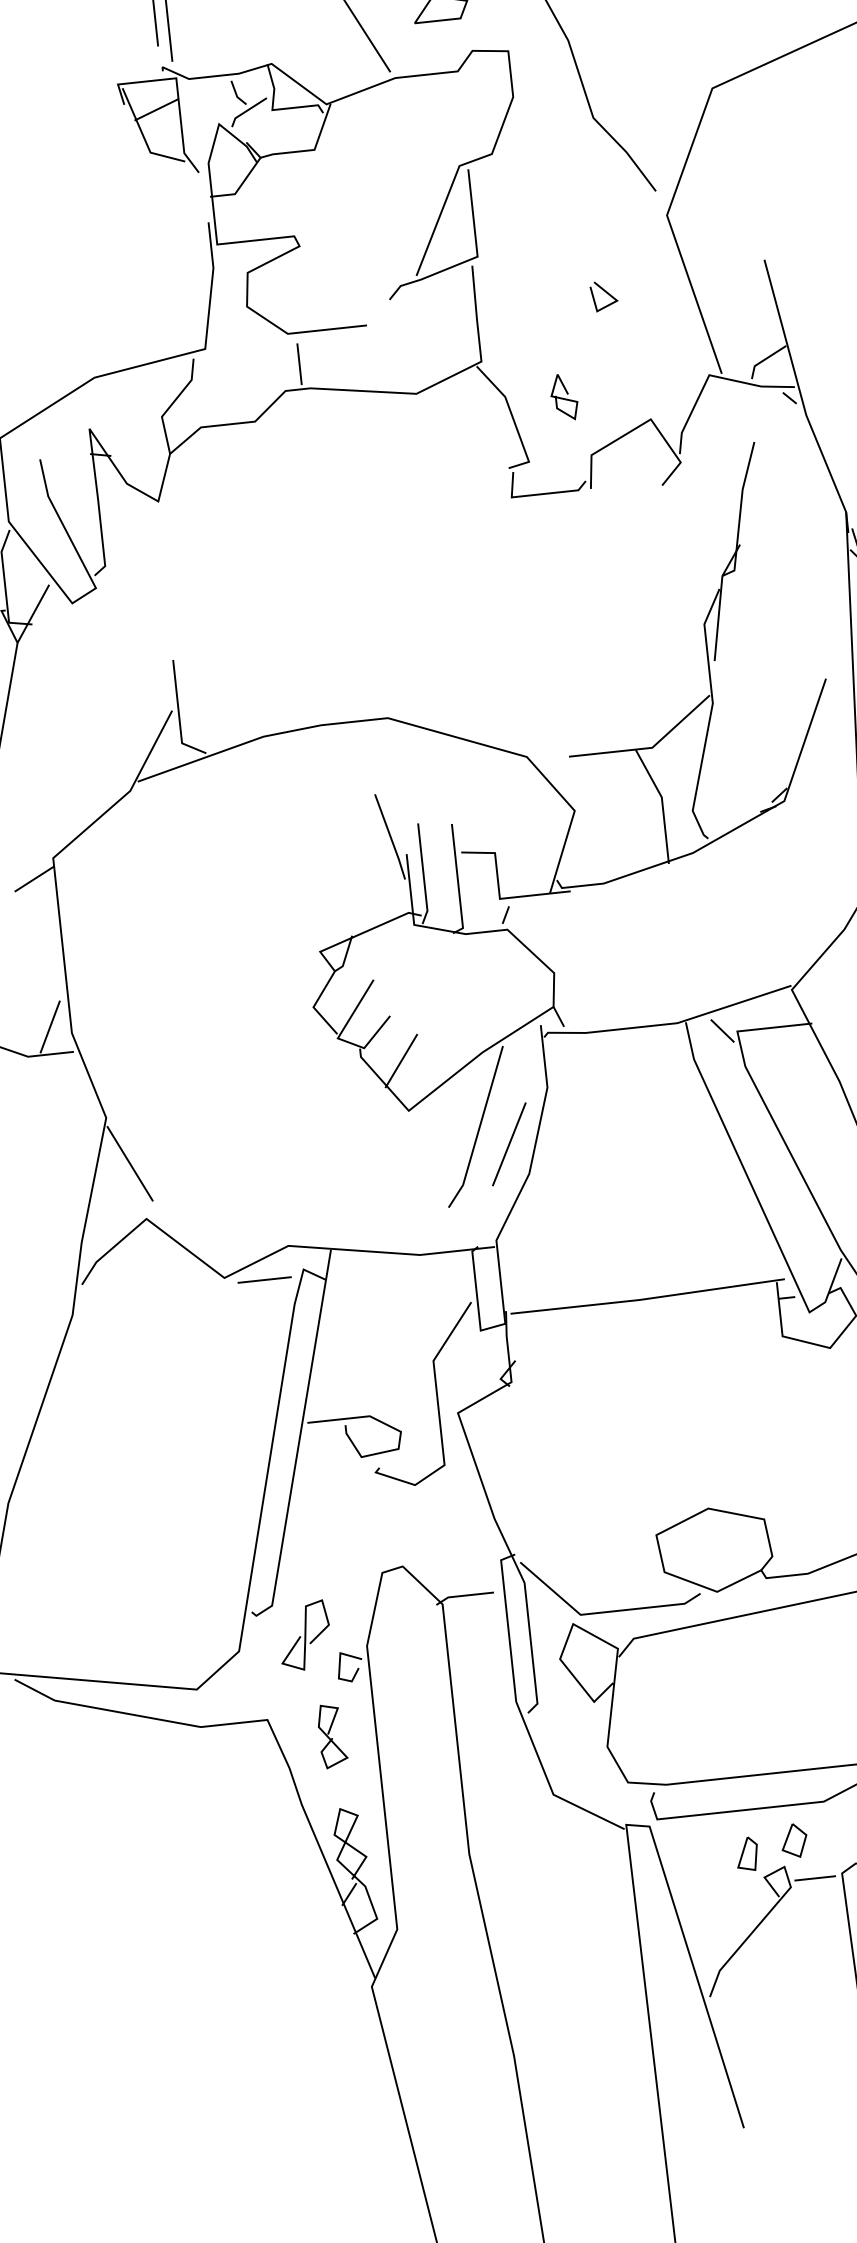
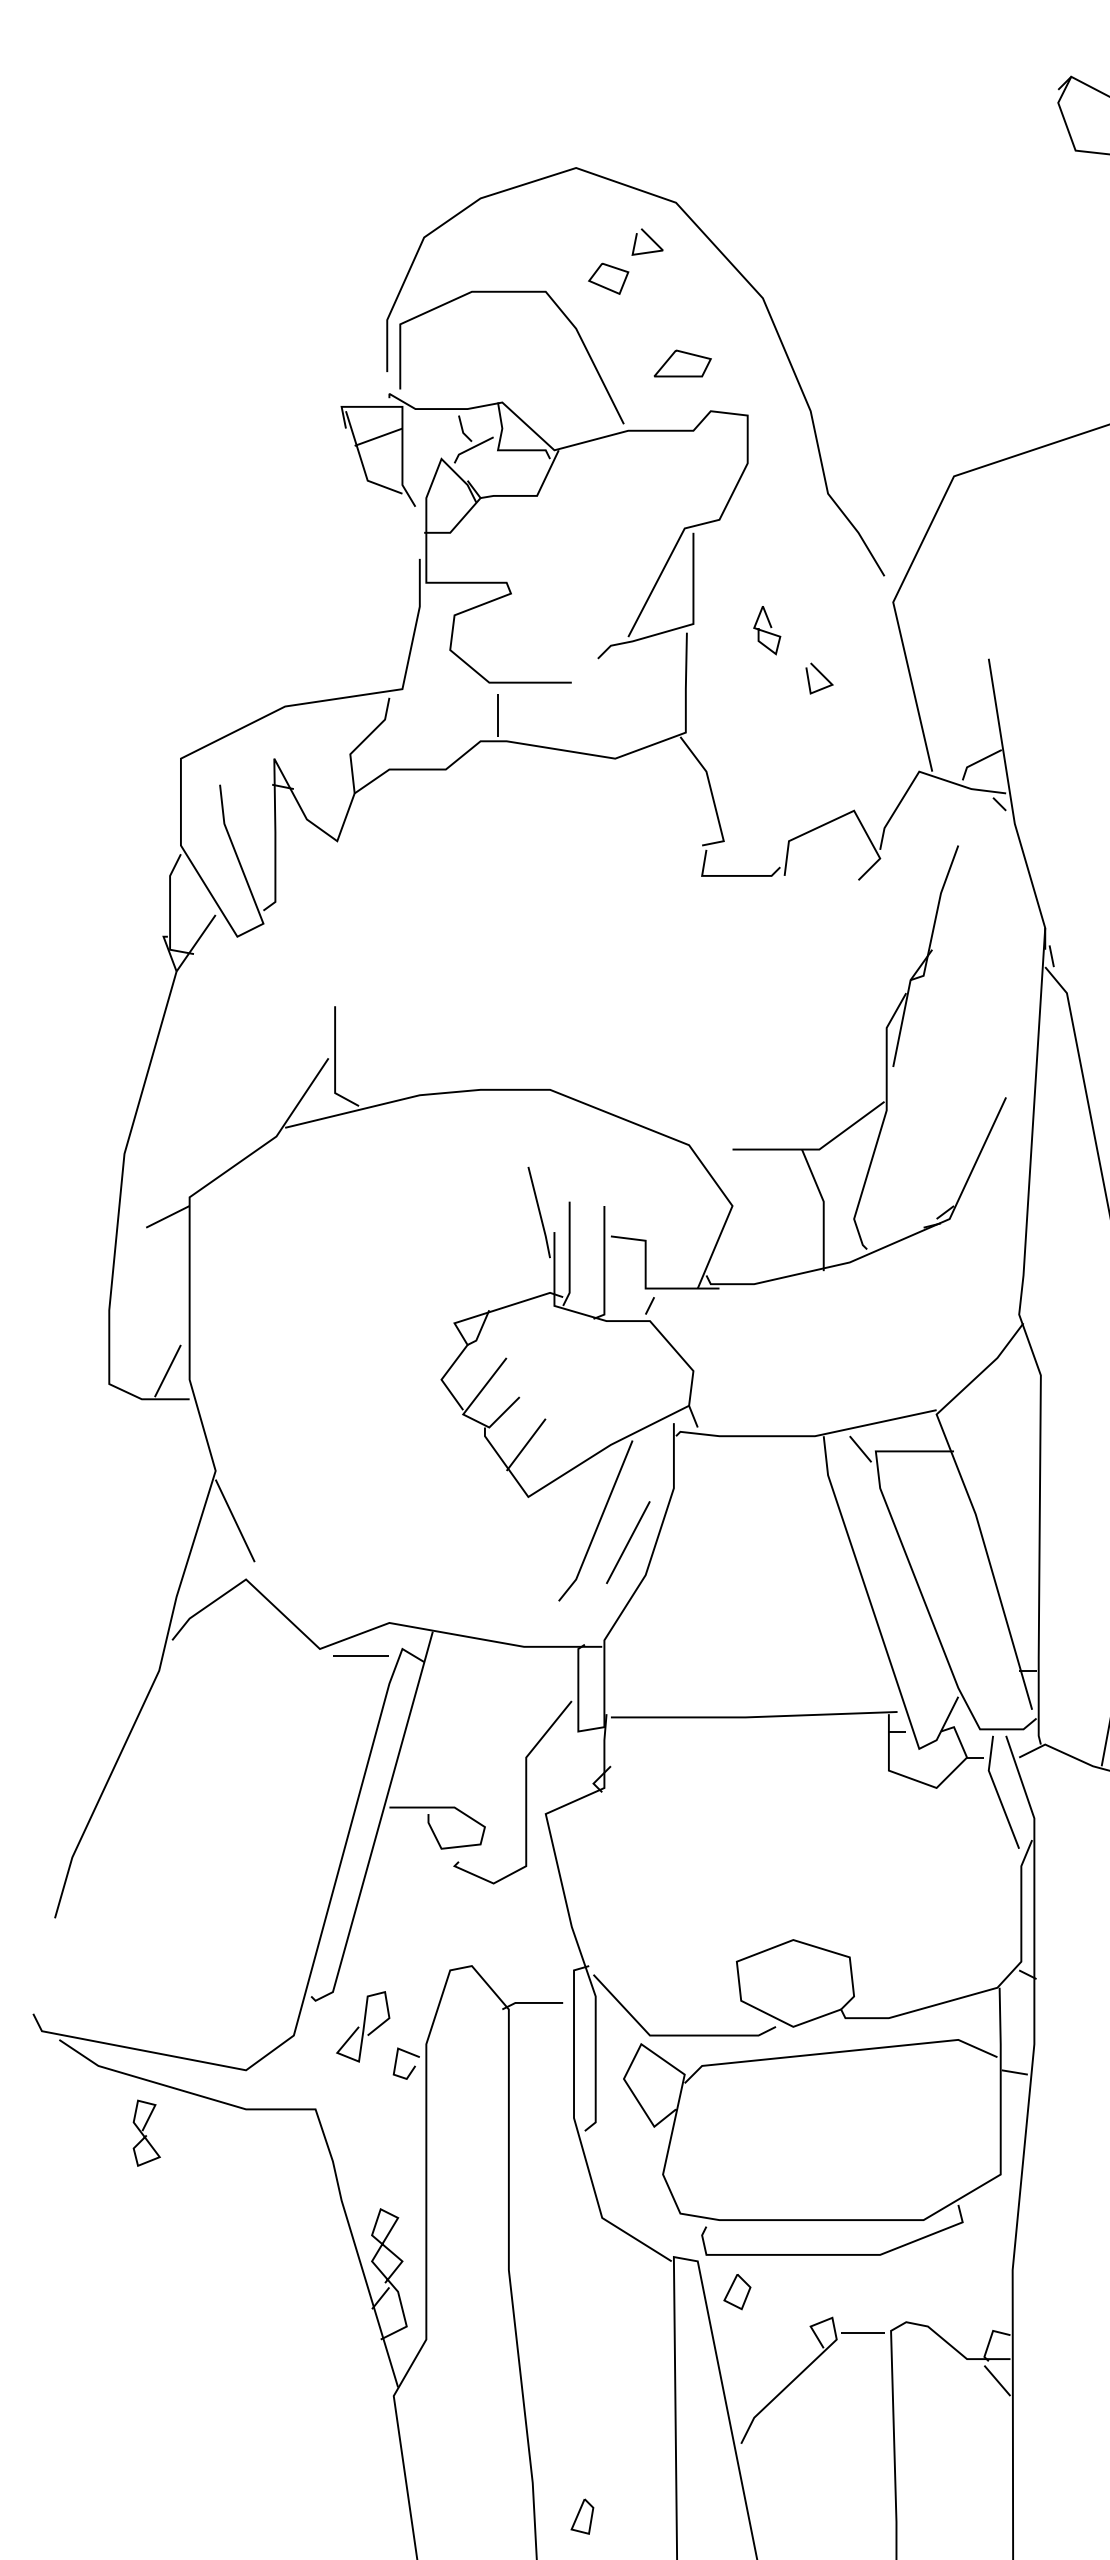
curve: (564, 398) -> (767, 631), moved
curve: (332, 1738) -> (146, 2135), moved
part: (794, 1841) -> (737, 2292), moved
part: (747, 1854) -> (582, 2516), moved

